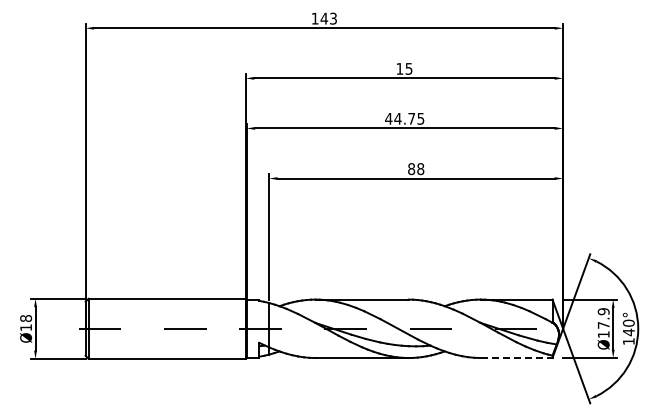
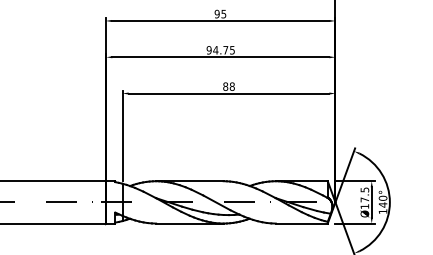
text: (399, 68) -> (216, 13), 15 -> 95
text: (388, 118) -> (208, 50), 44.75 -> 94.75
text: (603, 311) -> (364, 189), Ø17.9 -> Ø17.5
line: (516, 358) -> (301, 223), dashed -> solid

